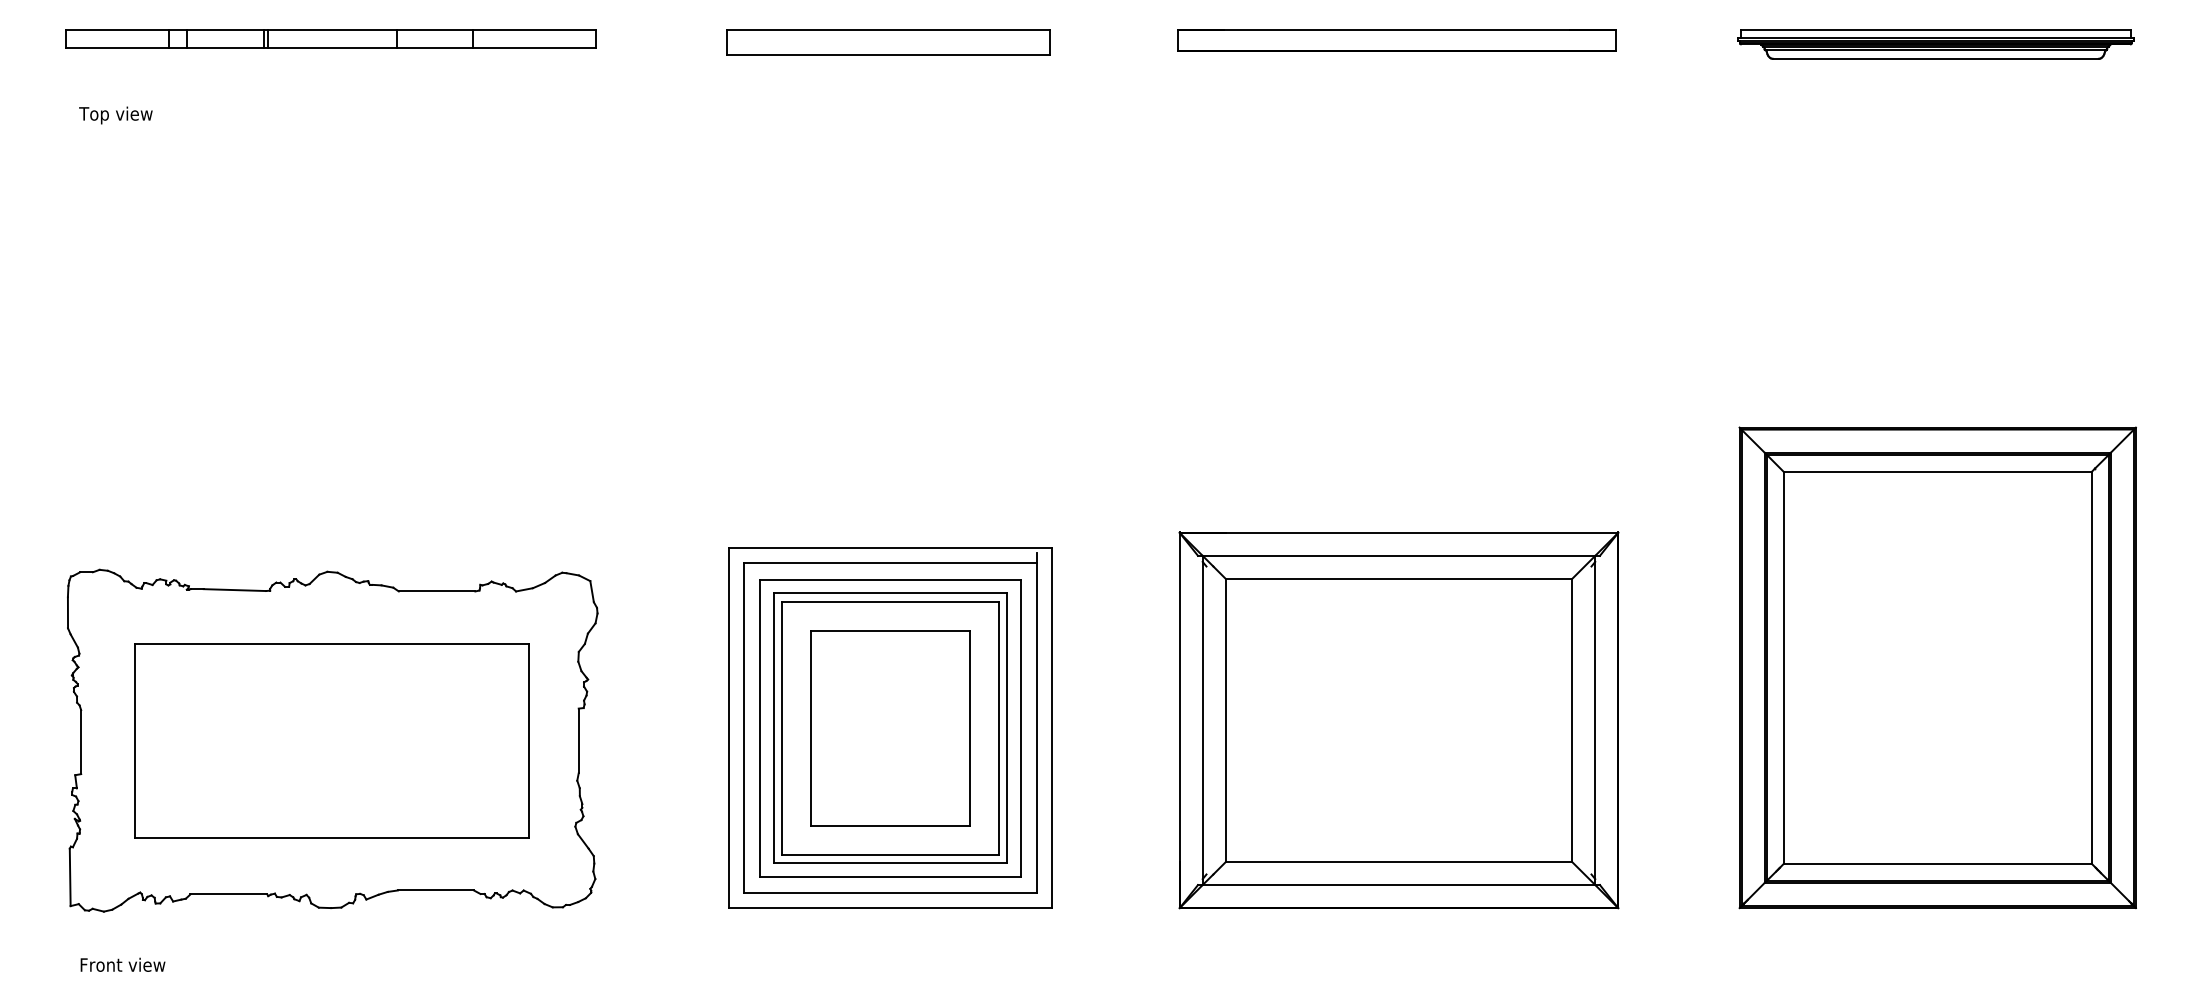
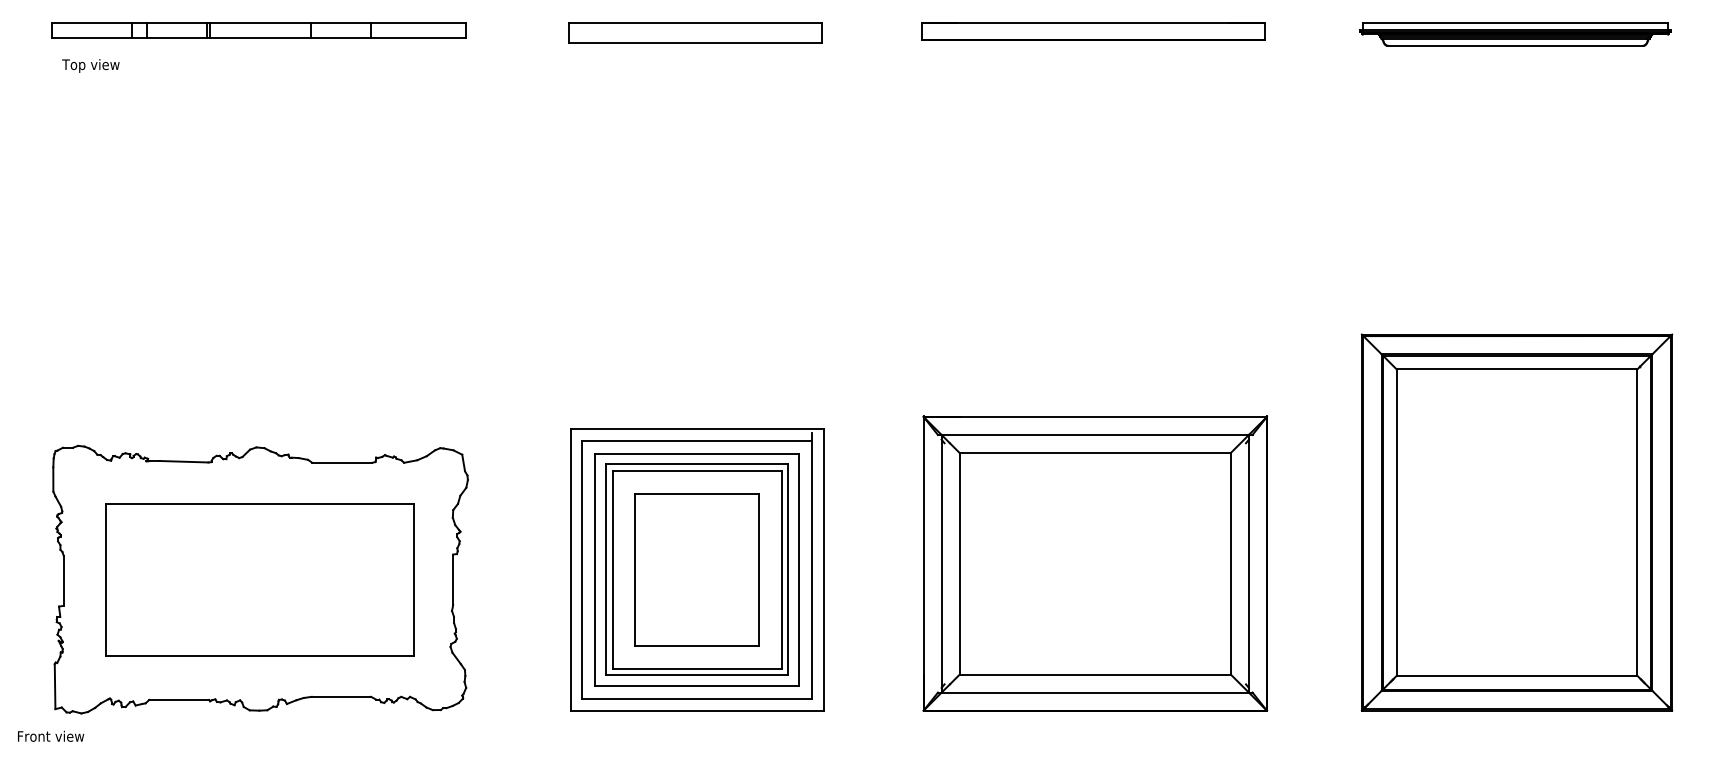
text: (115, 115) -> (90, 65), moved
text: (122, 964) -> (50, 736), moved

